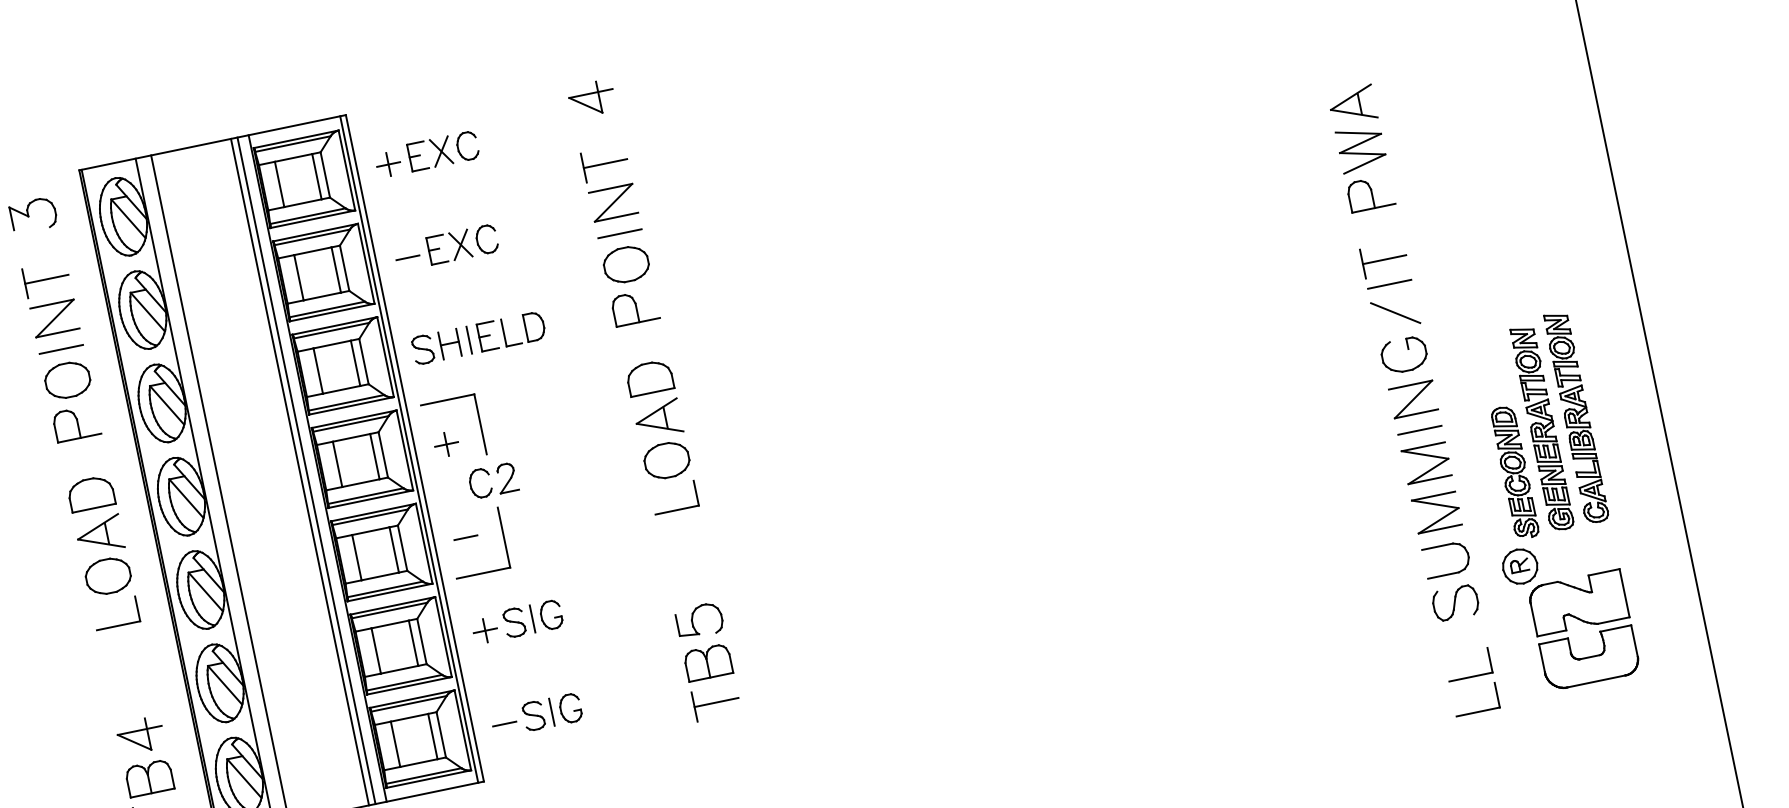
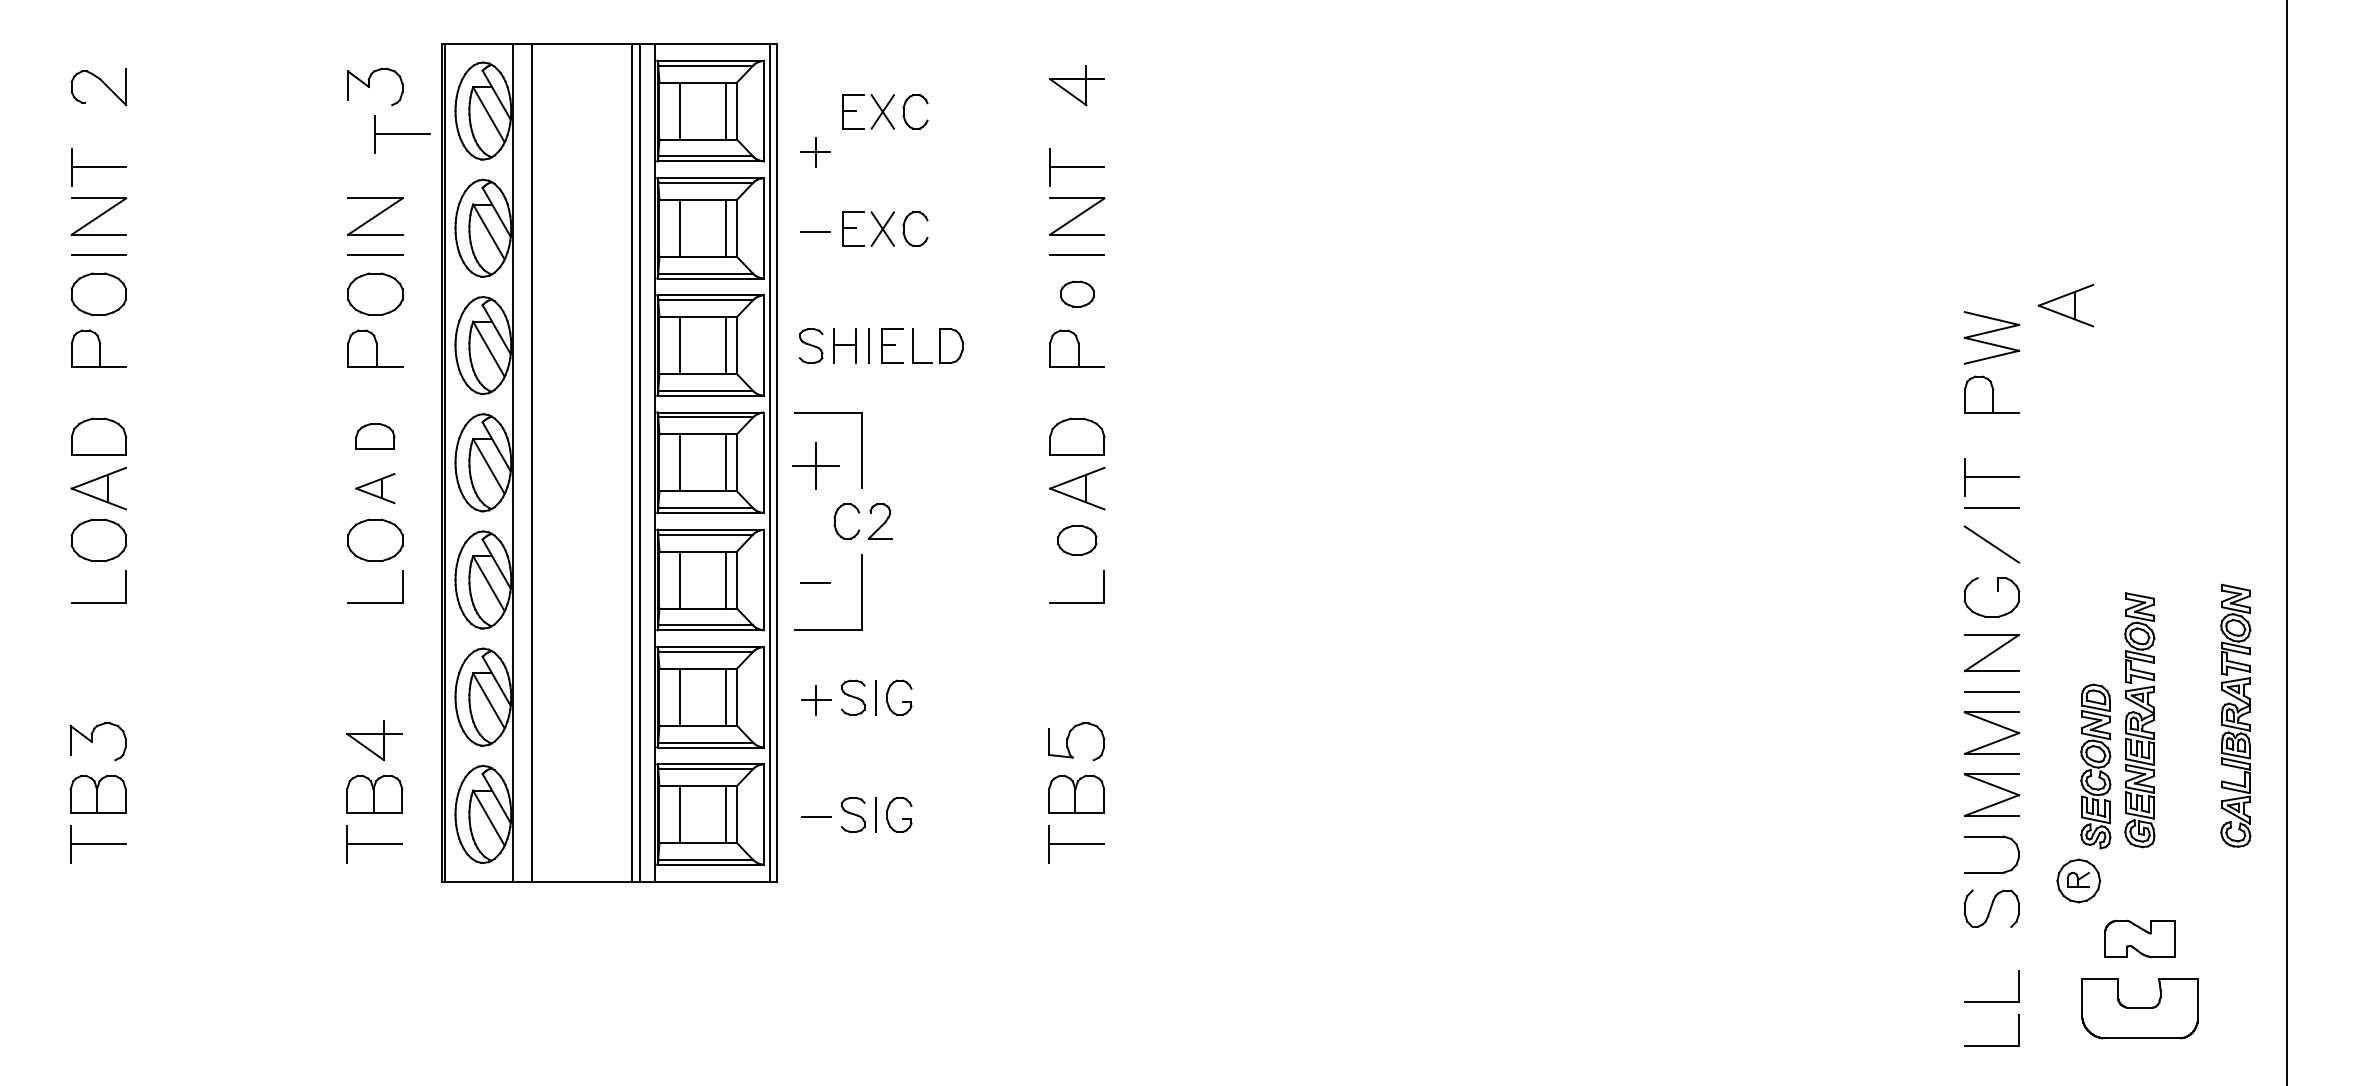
part: (1352, 105) -> (2065, 305), moved
part: (388, 164) -> (815, 152), moved
part: (626, 264) -> (1077, 293), size x0.6
part: (46, 279) -> (402, 134), moved
part: (1576, 417) -> (2235, 715), moved
part: (446, 444) -> (815, 465), size x1.6
part: (667, 460) -> (1077, 540), size x0.7
part: (91, 493) -> (375, 436), size x0.7
part: (99, 534) -> (375, 488), size x0.7
part: (1578, 602) -> (2139, 938), size x0.6

